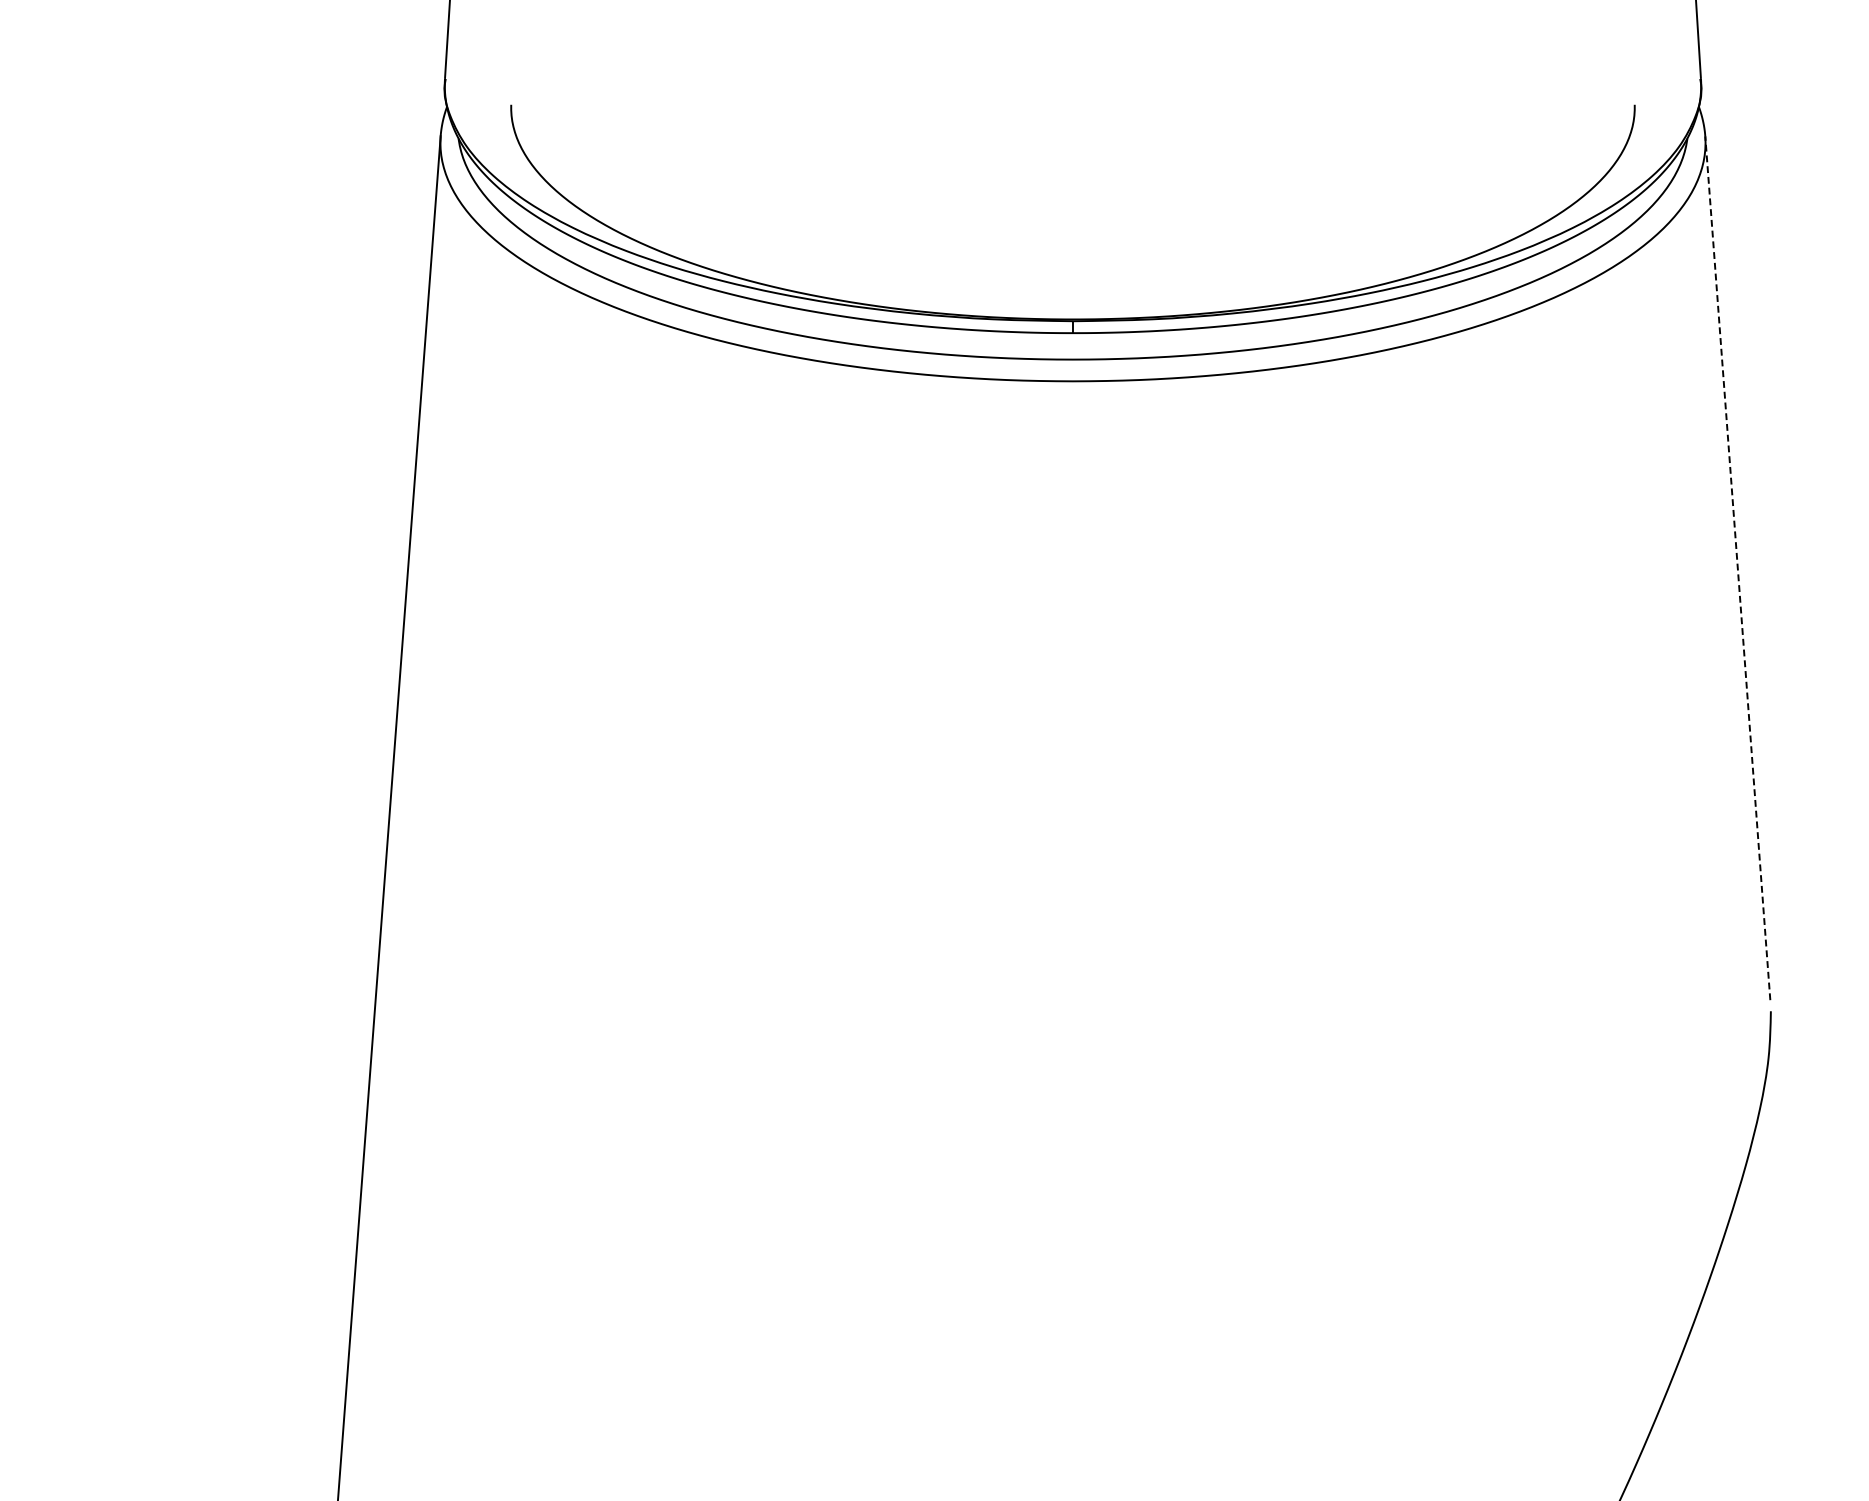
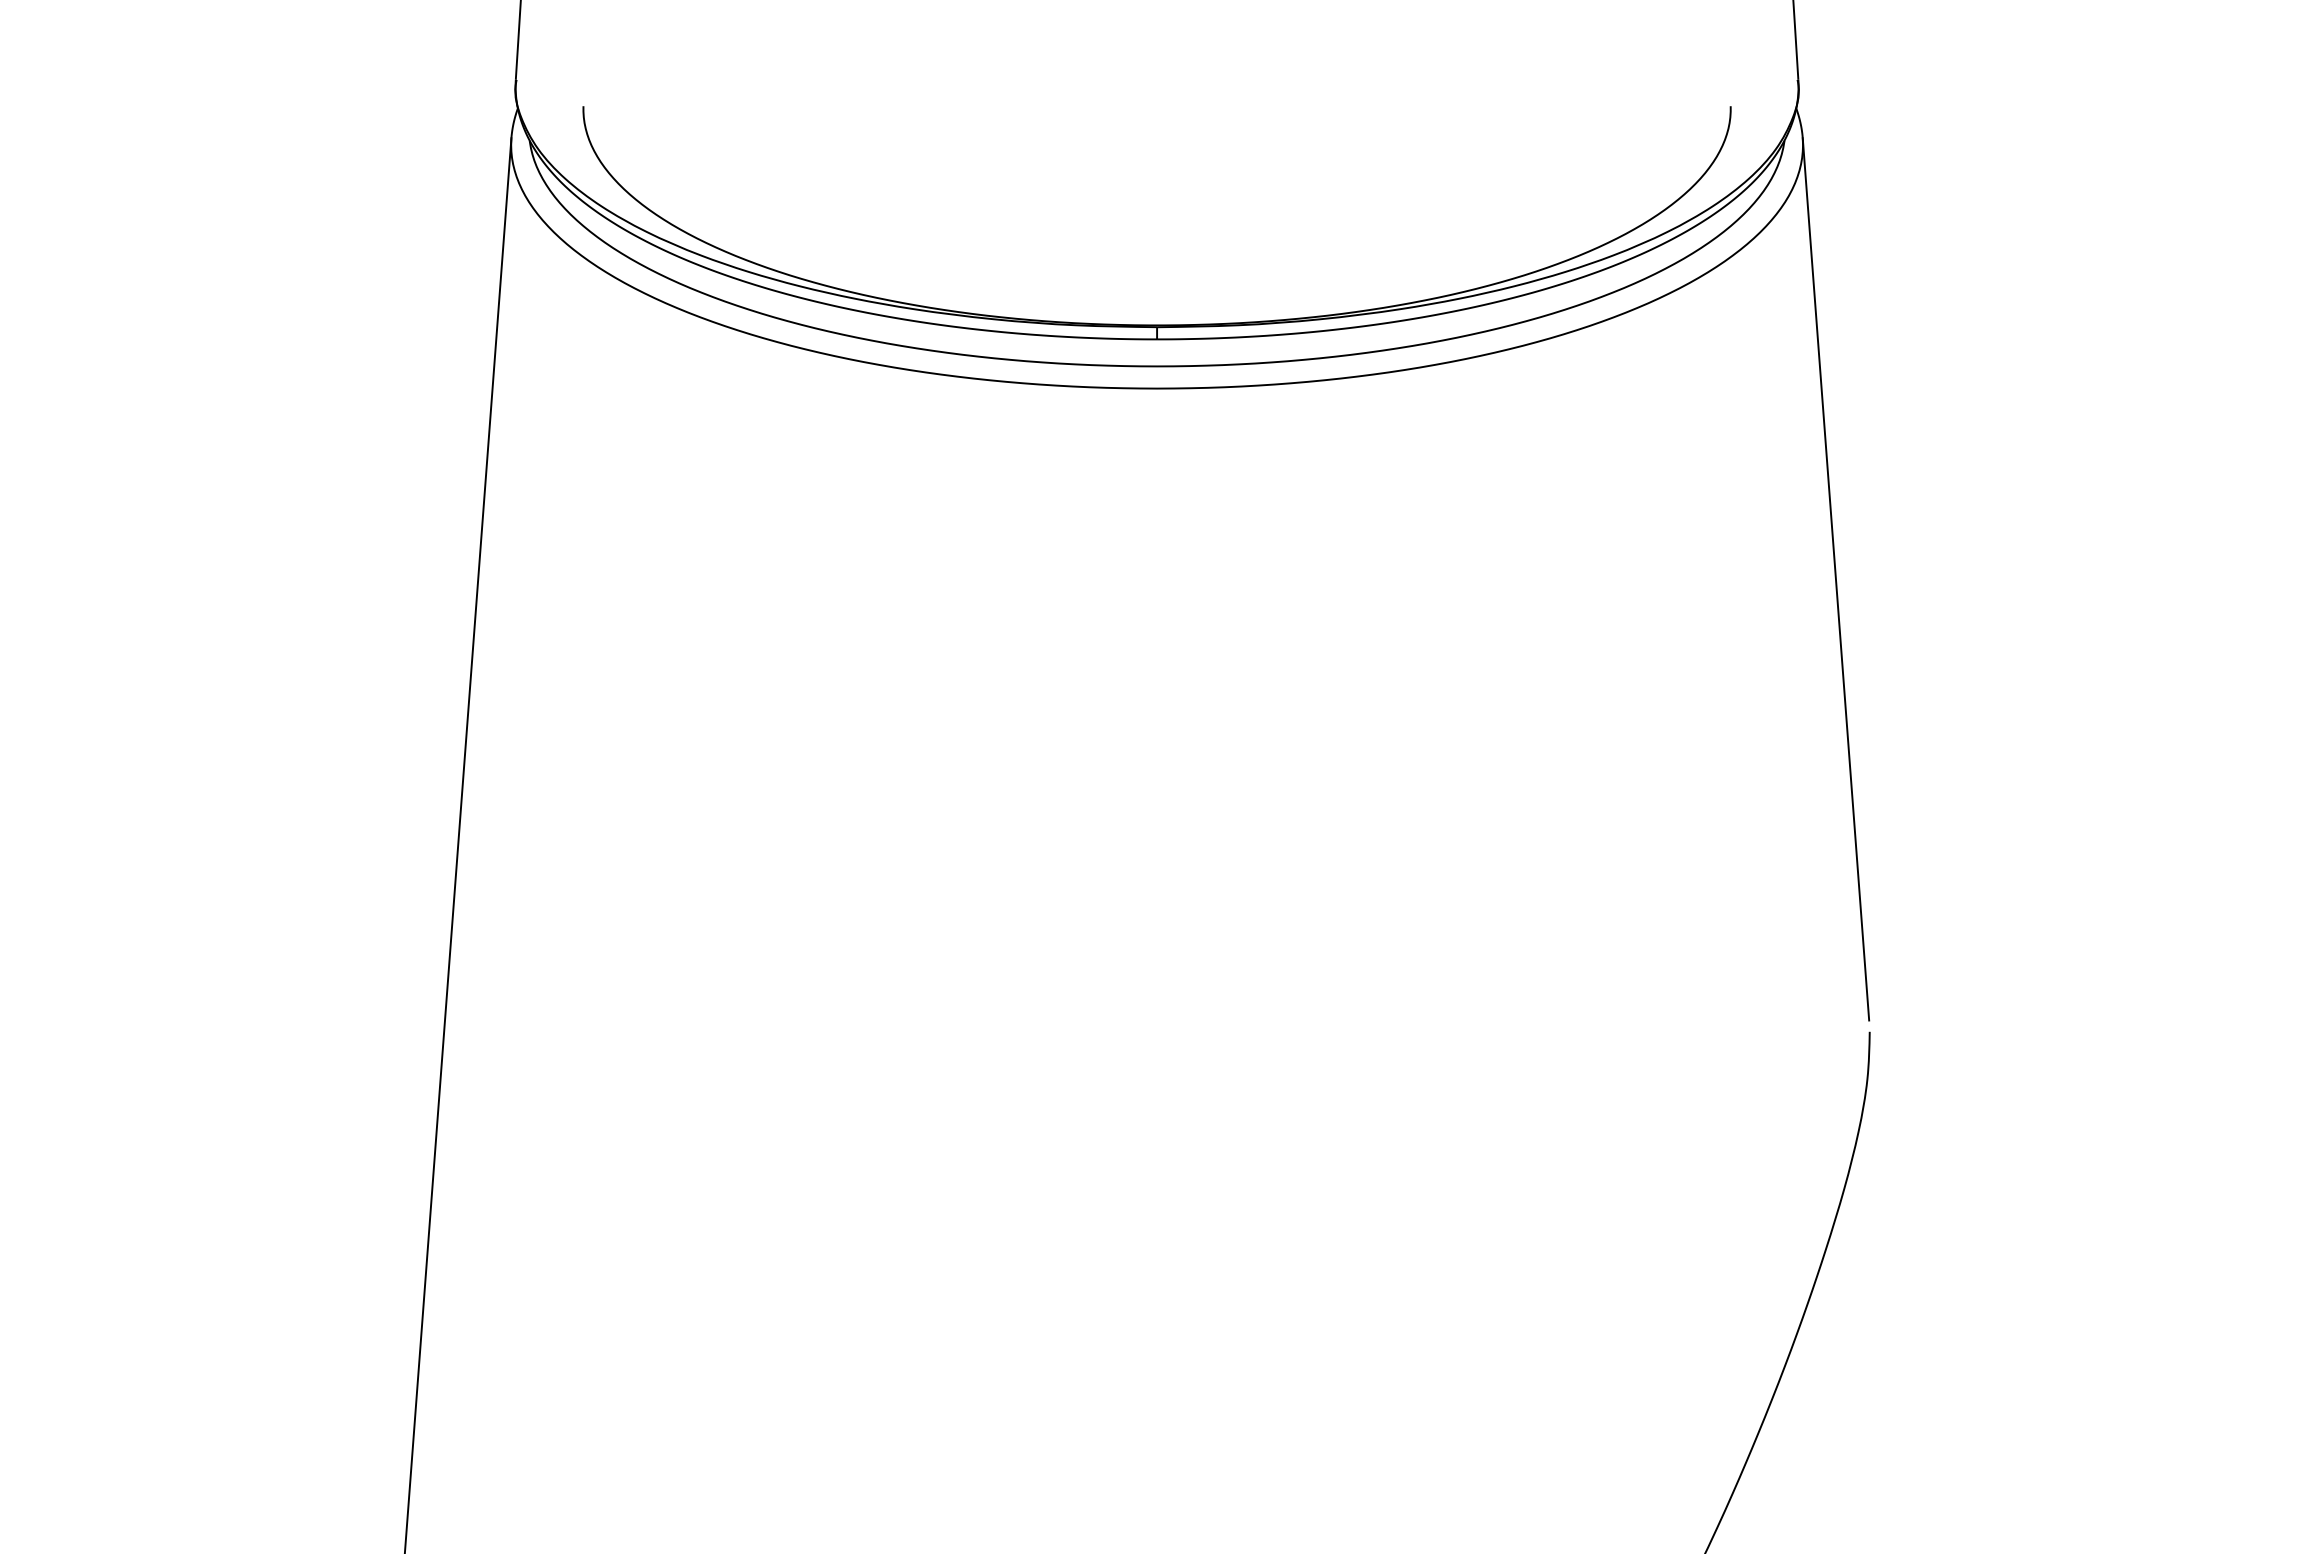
line: (1737, 567) -> (1835, 578), dashed -> solid

